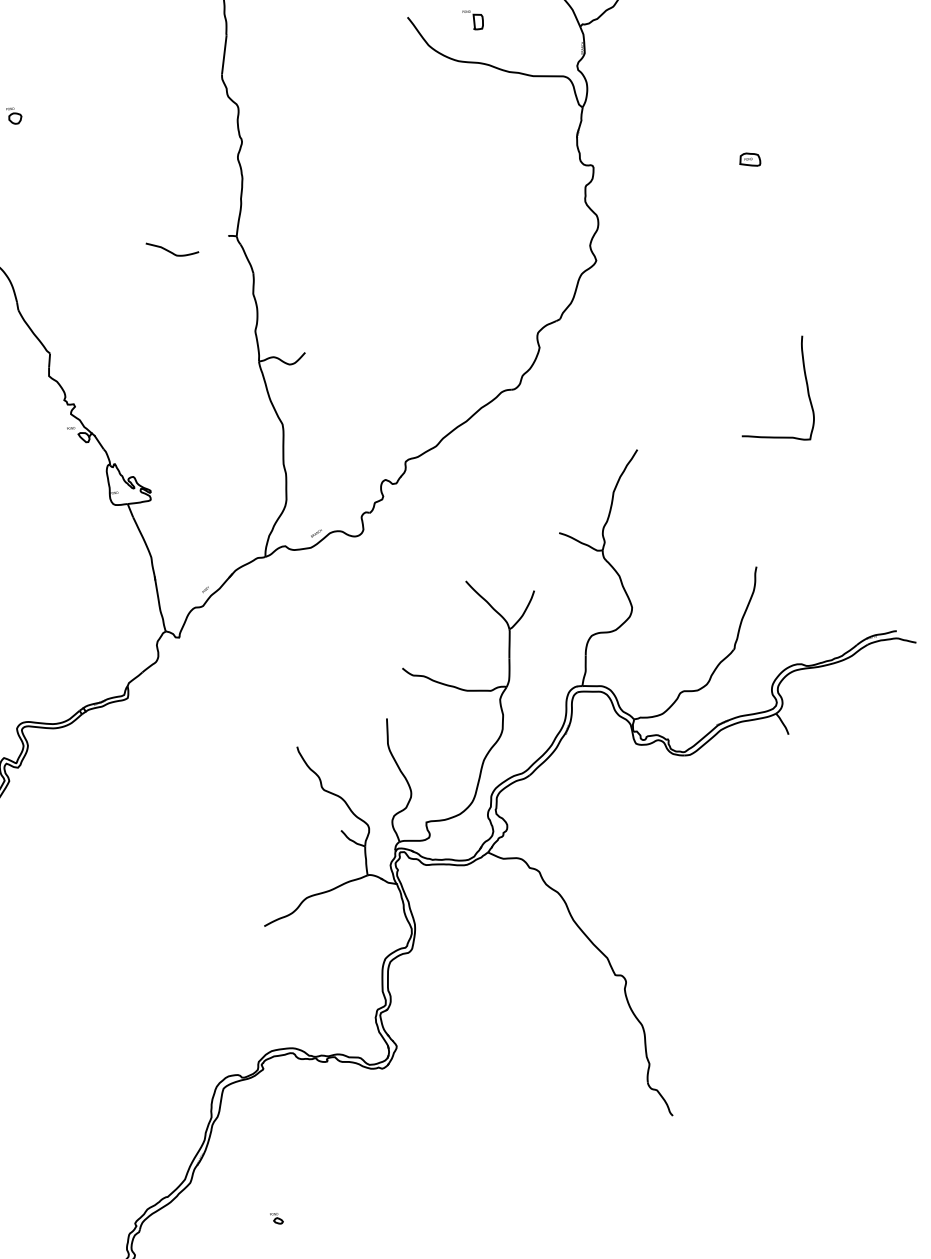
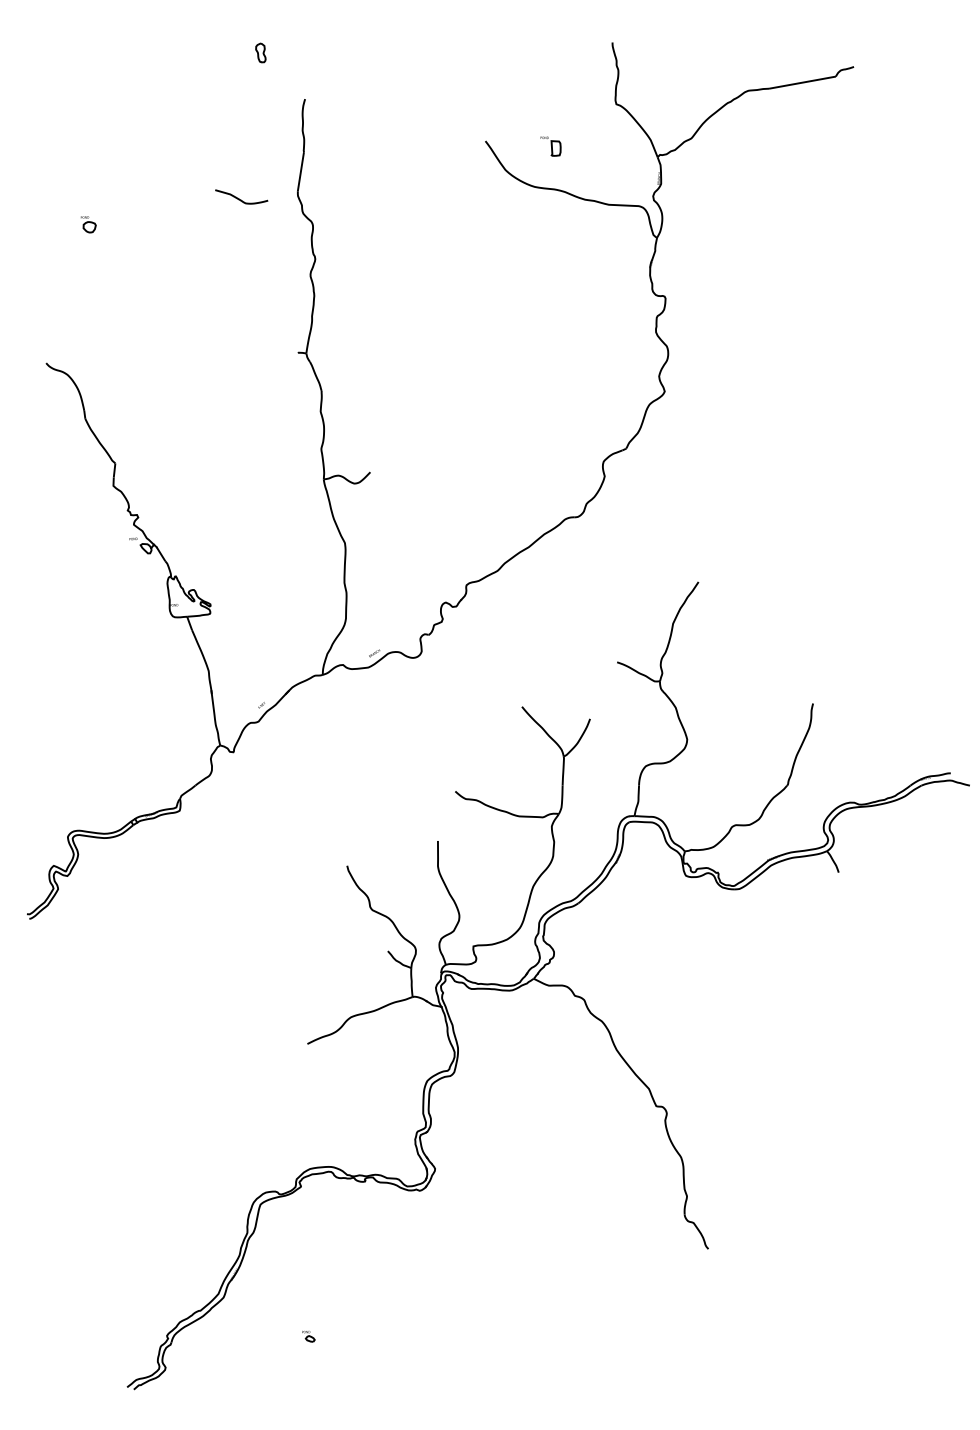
part: (750, 159) -> (822, 296), removed
curve: (170, 250) -> (239, 198), moved
curve: (805, 384) -> (869, 523), removed

